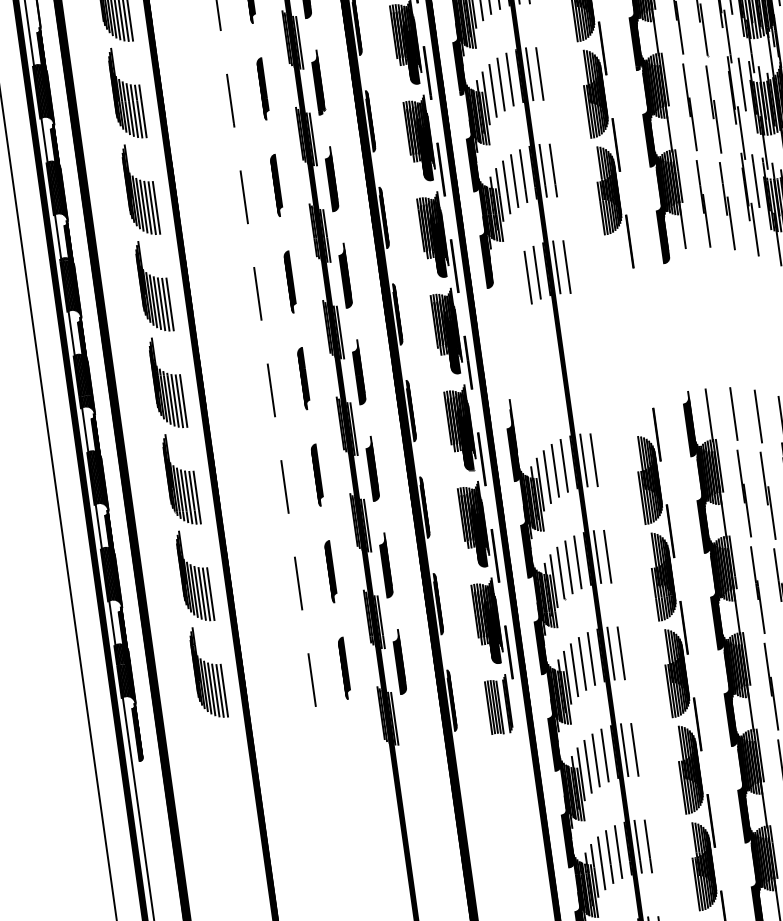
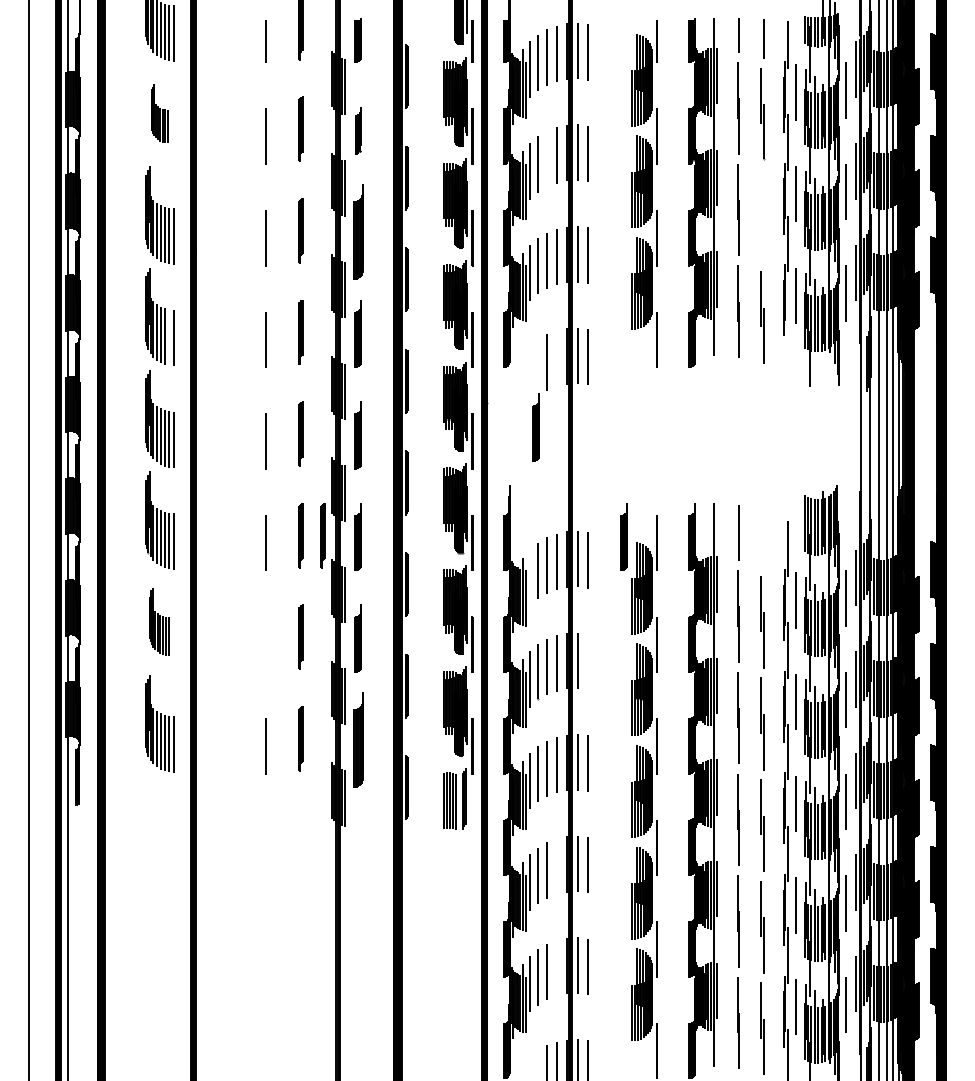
part: (318, 82) -> (358, 130), size x0.7
line: (500, 83) -> (546, 158), removed
part: (126, 92) -> (159, 113), size x0.6
part: (713, 109) -> (762, 215), removed
part: (330, 179) -> (357, 232), size x1.4
line: (755, 229) -> (788, 345), removed
line: (536, 272) -> (556, 358), removed
line: (166, 304) -> (169, 337), removed
part: (526, 341) -> (535, 427), added
line: (757, 416) -> (763, 538), removed
part: (624, 432) -> (623, 536), added
part: (338, 472) -> (322, 535), added
line: (540, 484) -> (529, 577), removed
line: (607, 556) -> (588, 661), removed
part: (194, 575) -> (159, 621), size x0.7
line: (298, 583) -> (265, 644), removed
part: (398, 662) -> (357, 740), size x1.4
line: (604, 755) -> (556, 866), removed
line: (618, 852) -> (556, 968), removed

